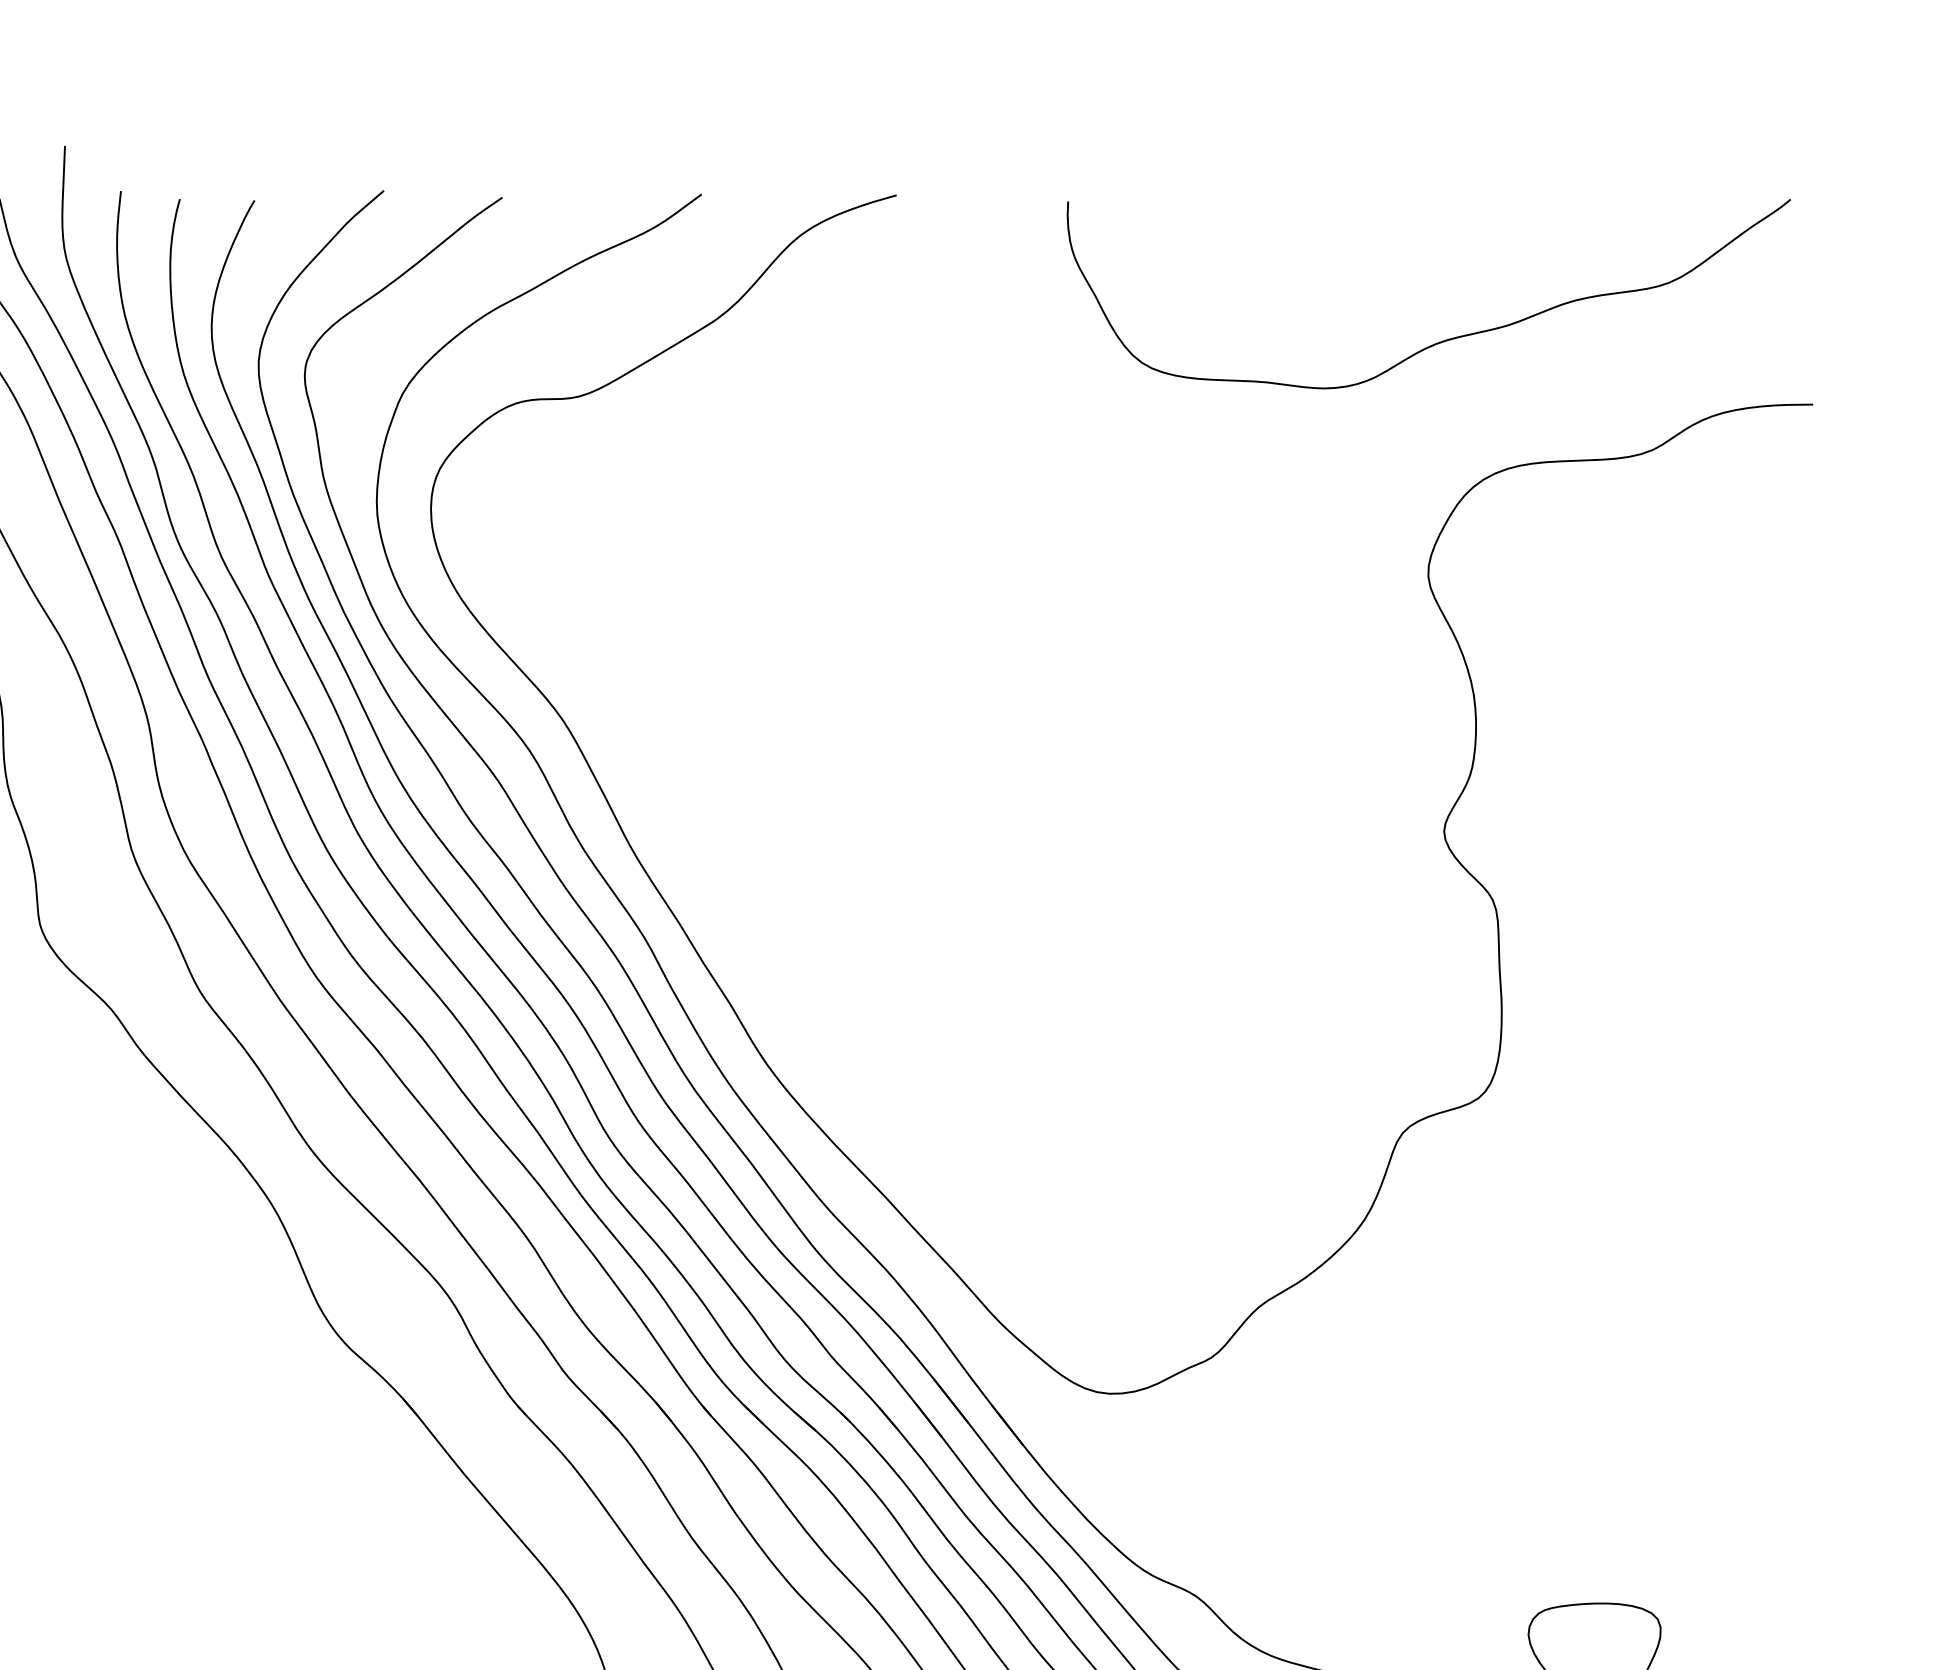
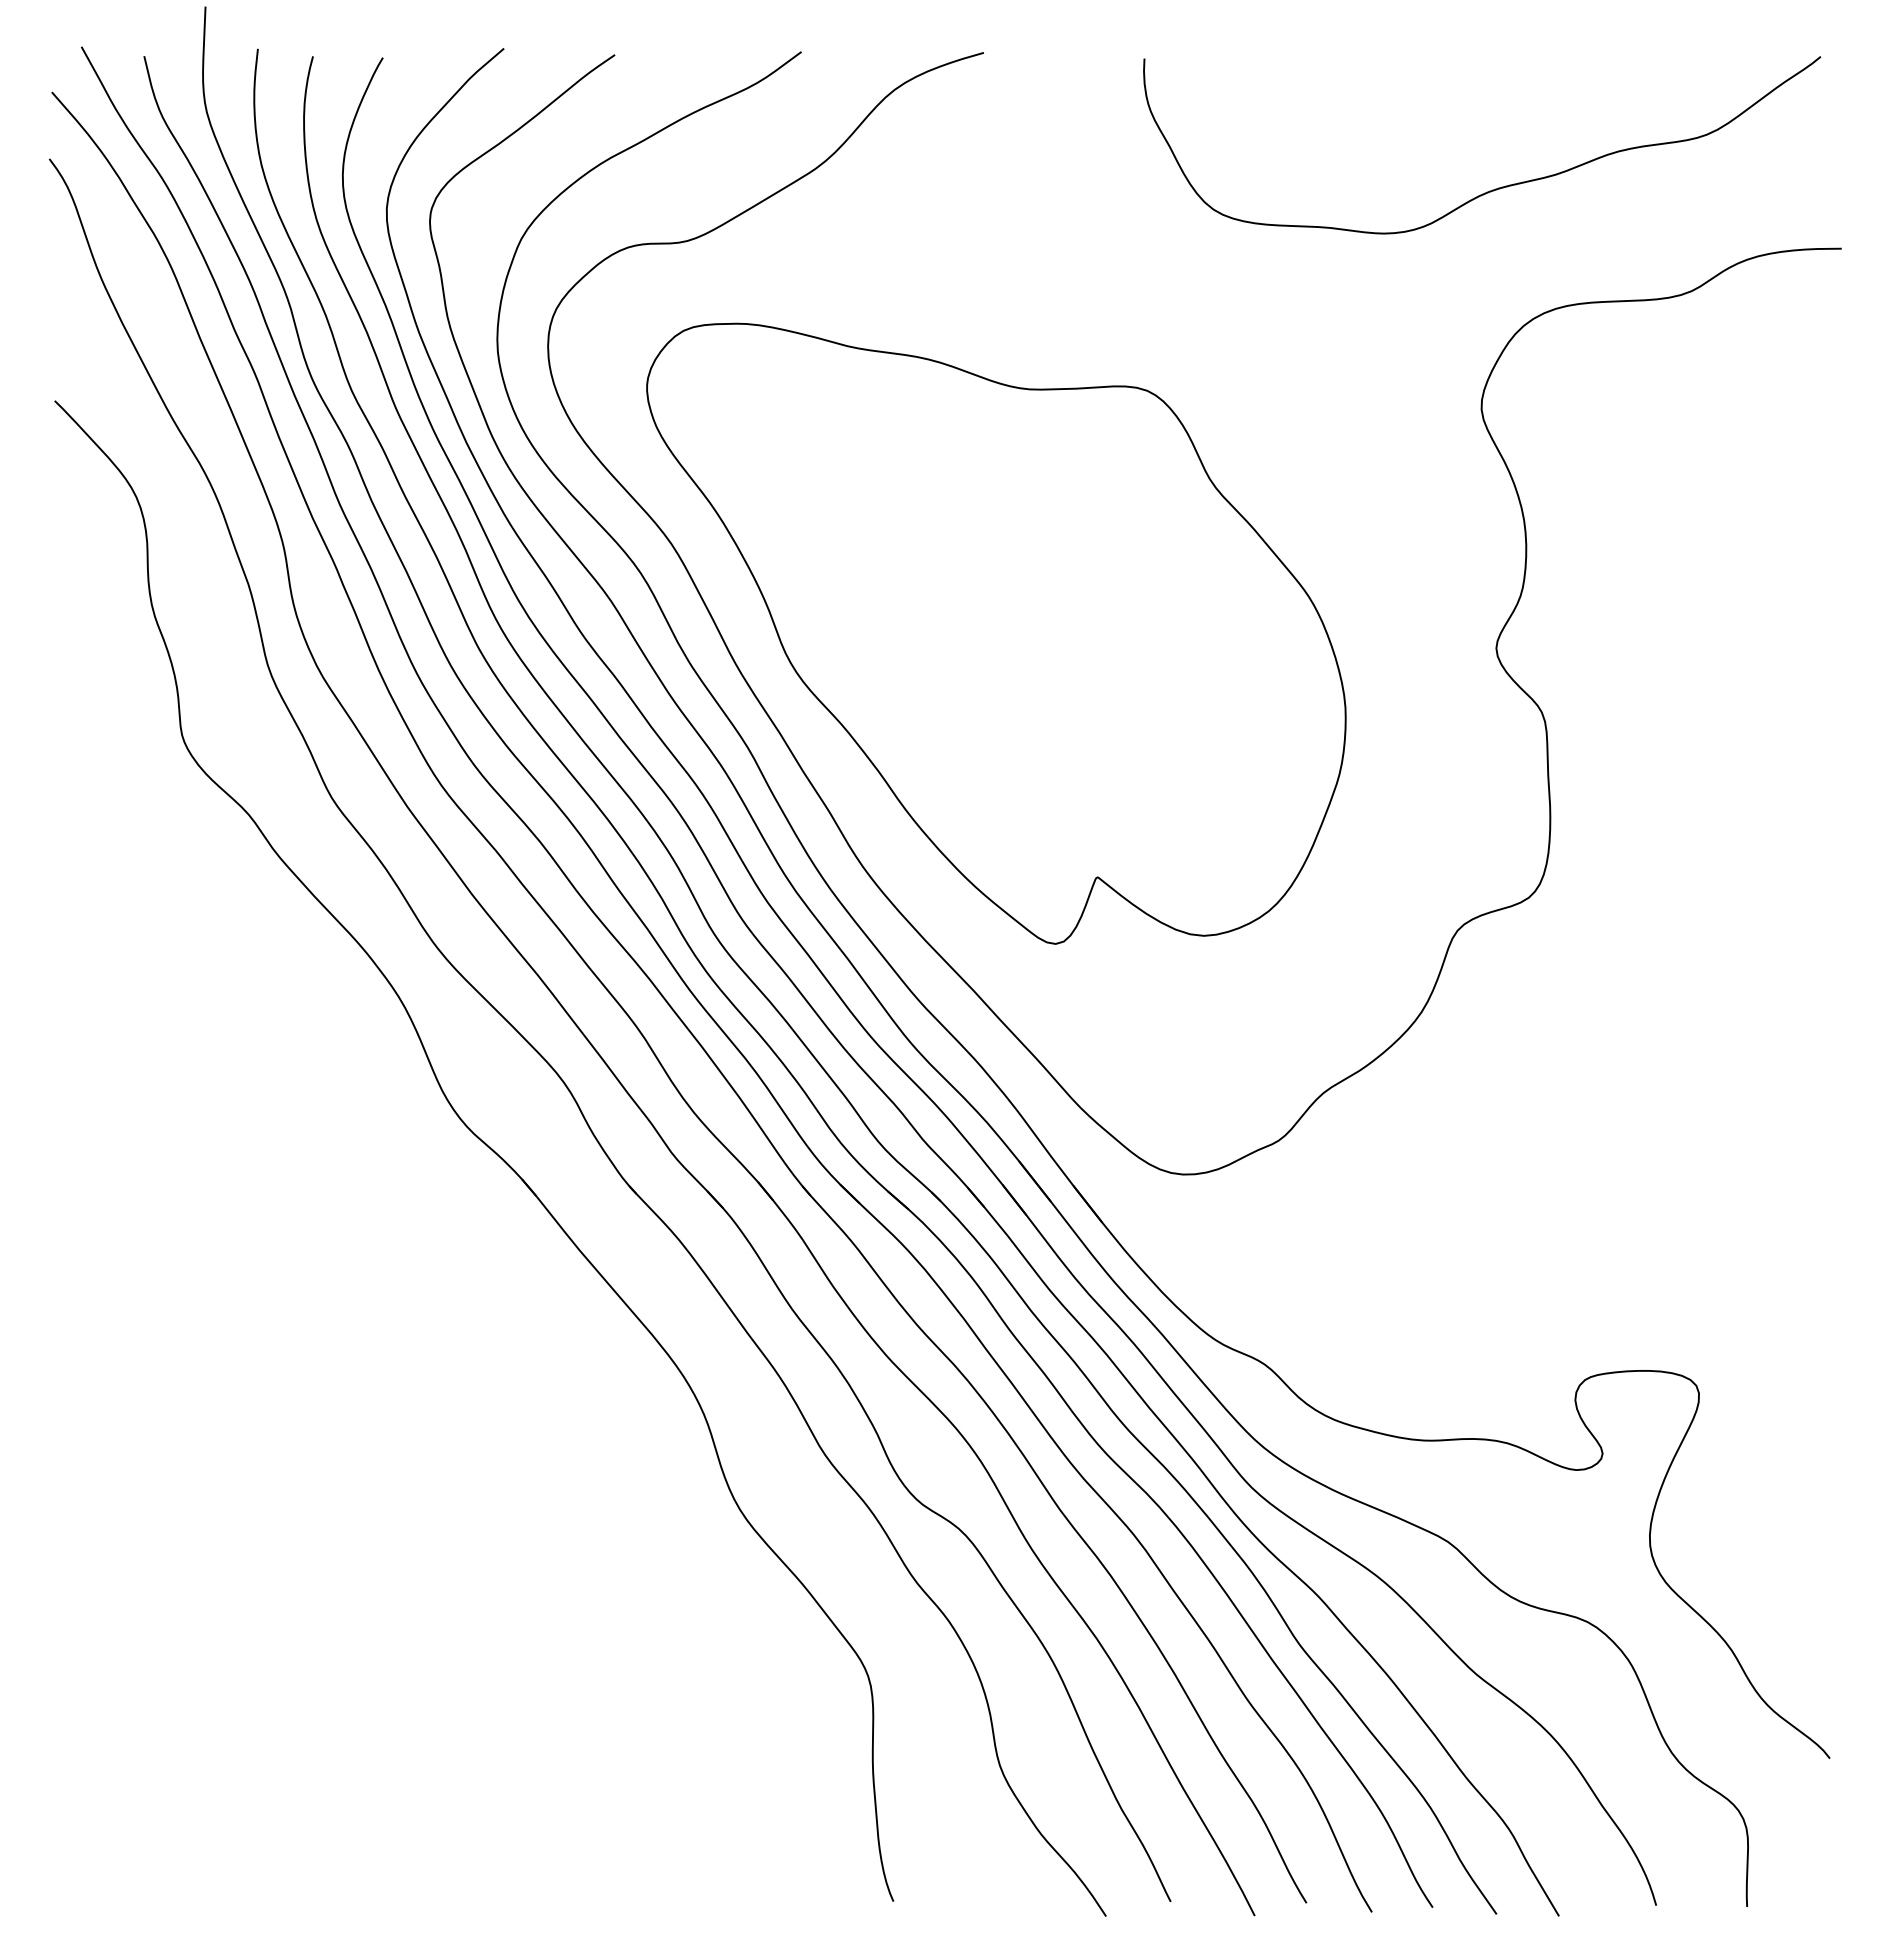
part: (910, 815) -> (996, 633), added

